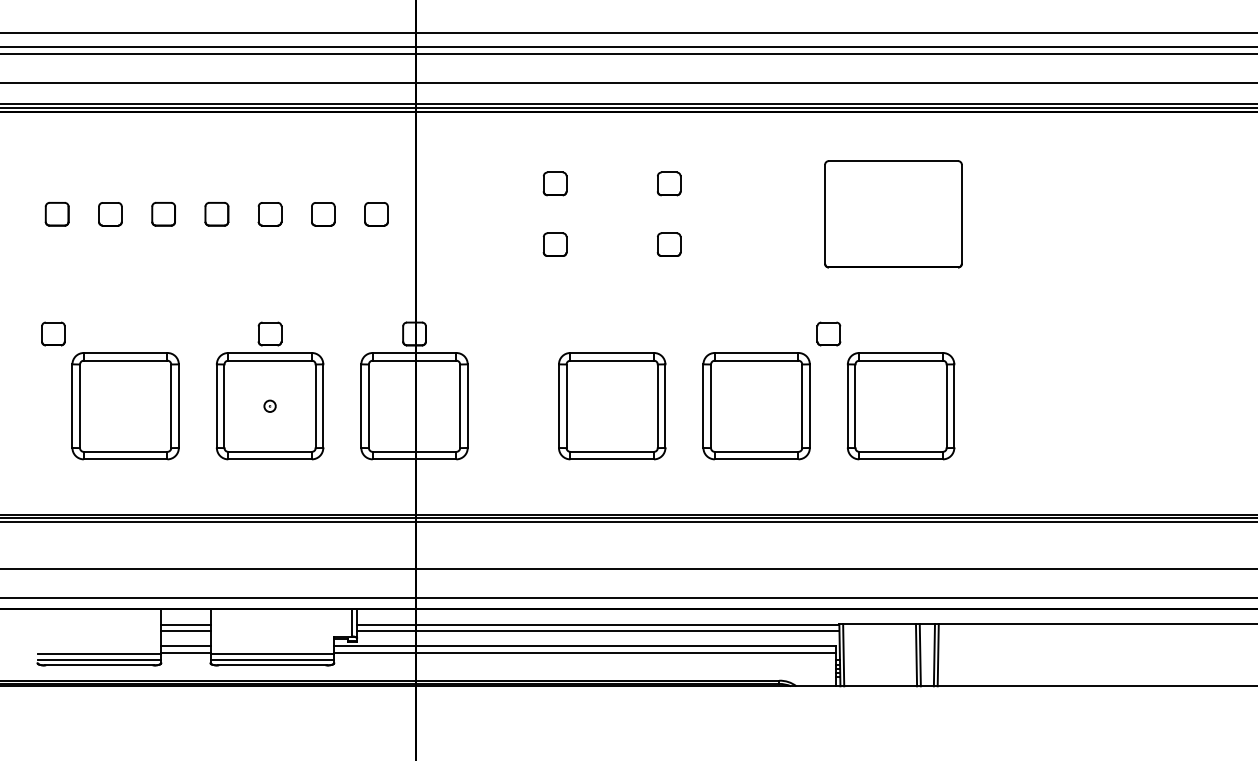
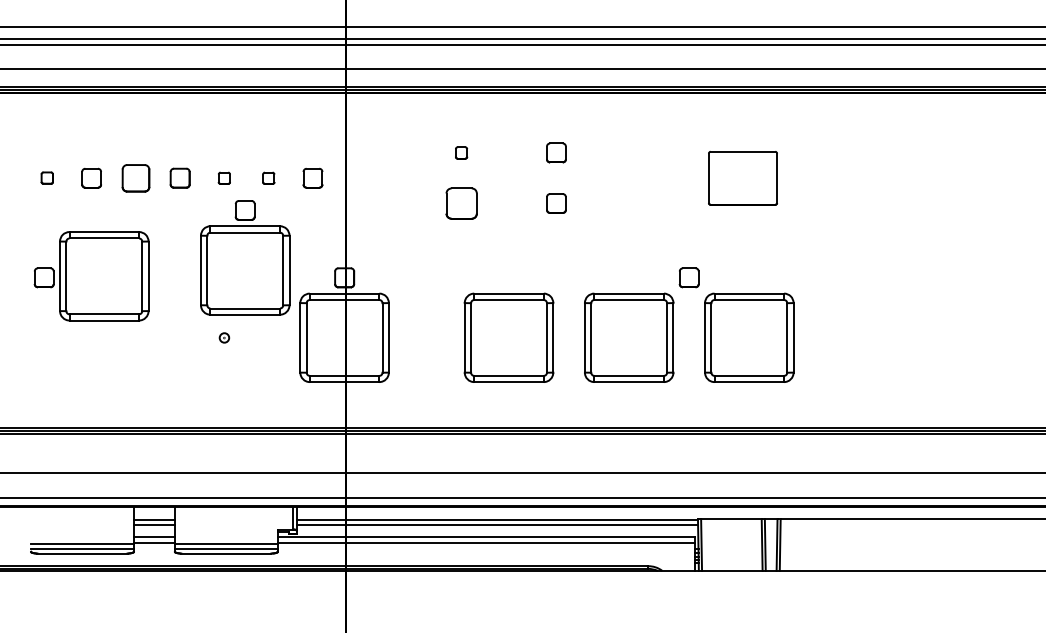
part: (554, 183) -> (461, 152), size x0.6
part: (56, 213) -> (46, 177), size x0.6
part: (163, 213) -> (135, 177), size x1.4
part: (269, 214) -> (223, 178), size x0.6
part: (323, 214) -> (268, 178), size x0.6
part: (893, 214) -> (743, 178), size x0.6
part: (554, 244) -> (461, 203), size x1.6
part: (269, 390) -> (244, 257), moved
part: (125, 406) -> (104, 276), moved

